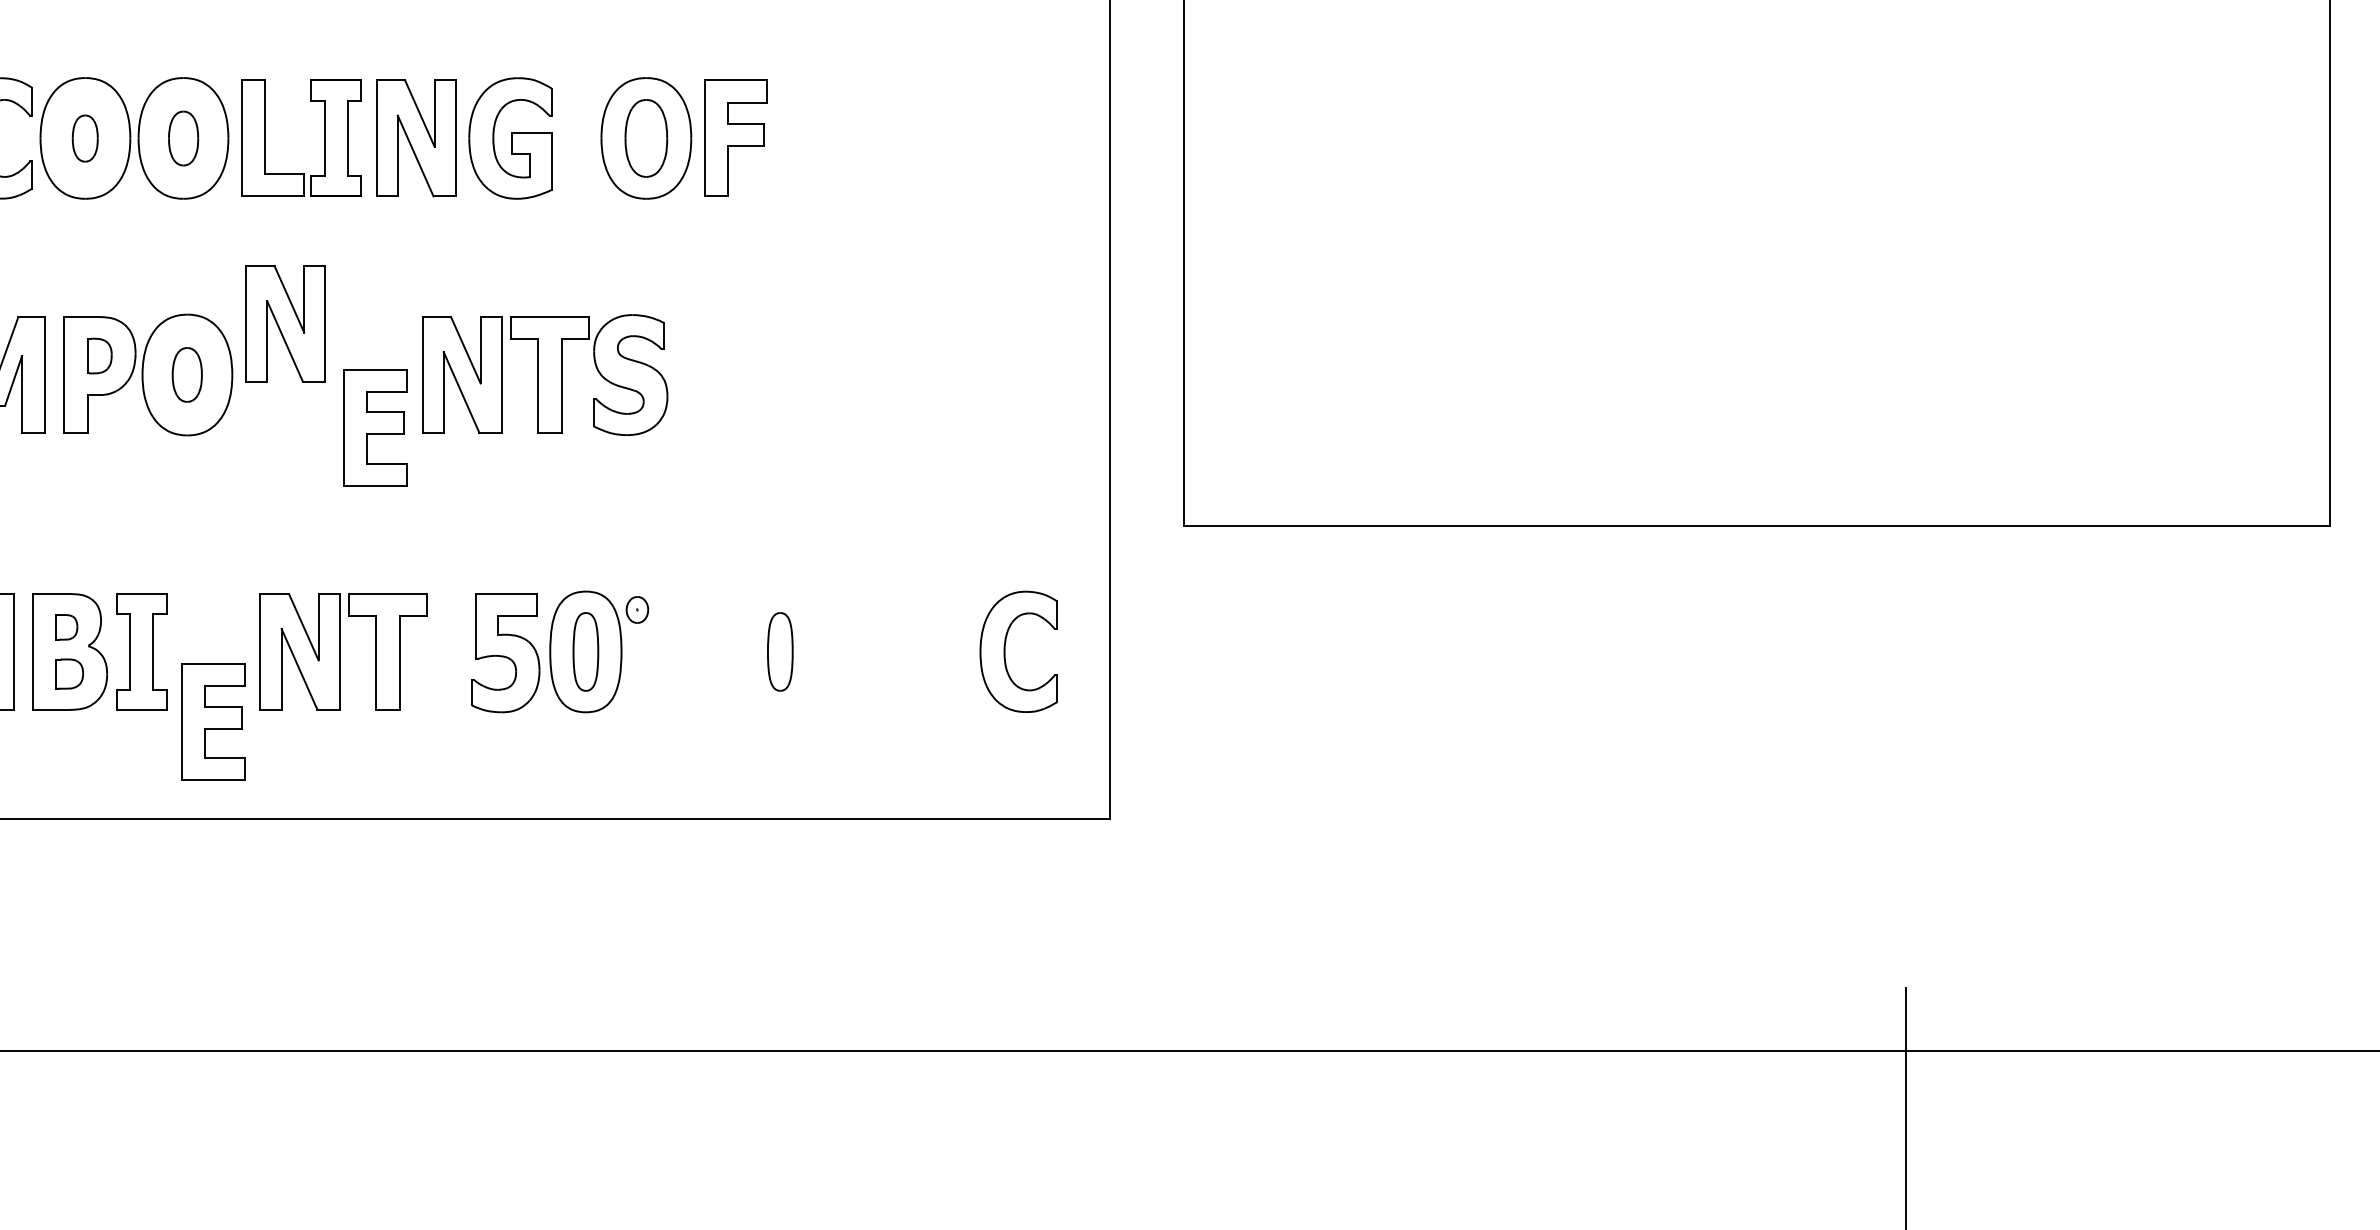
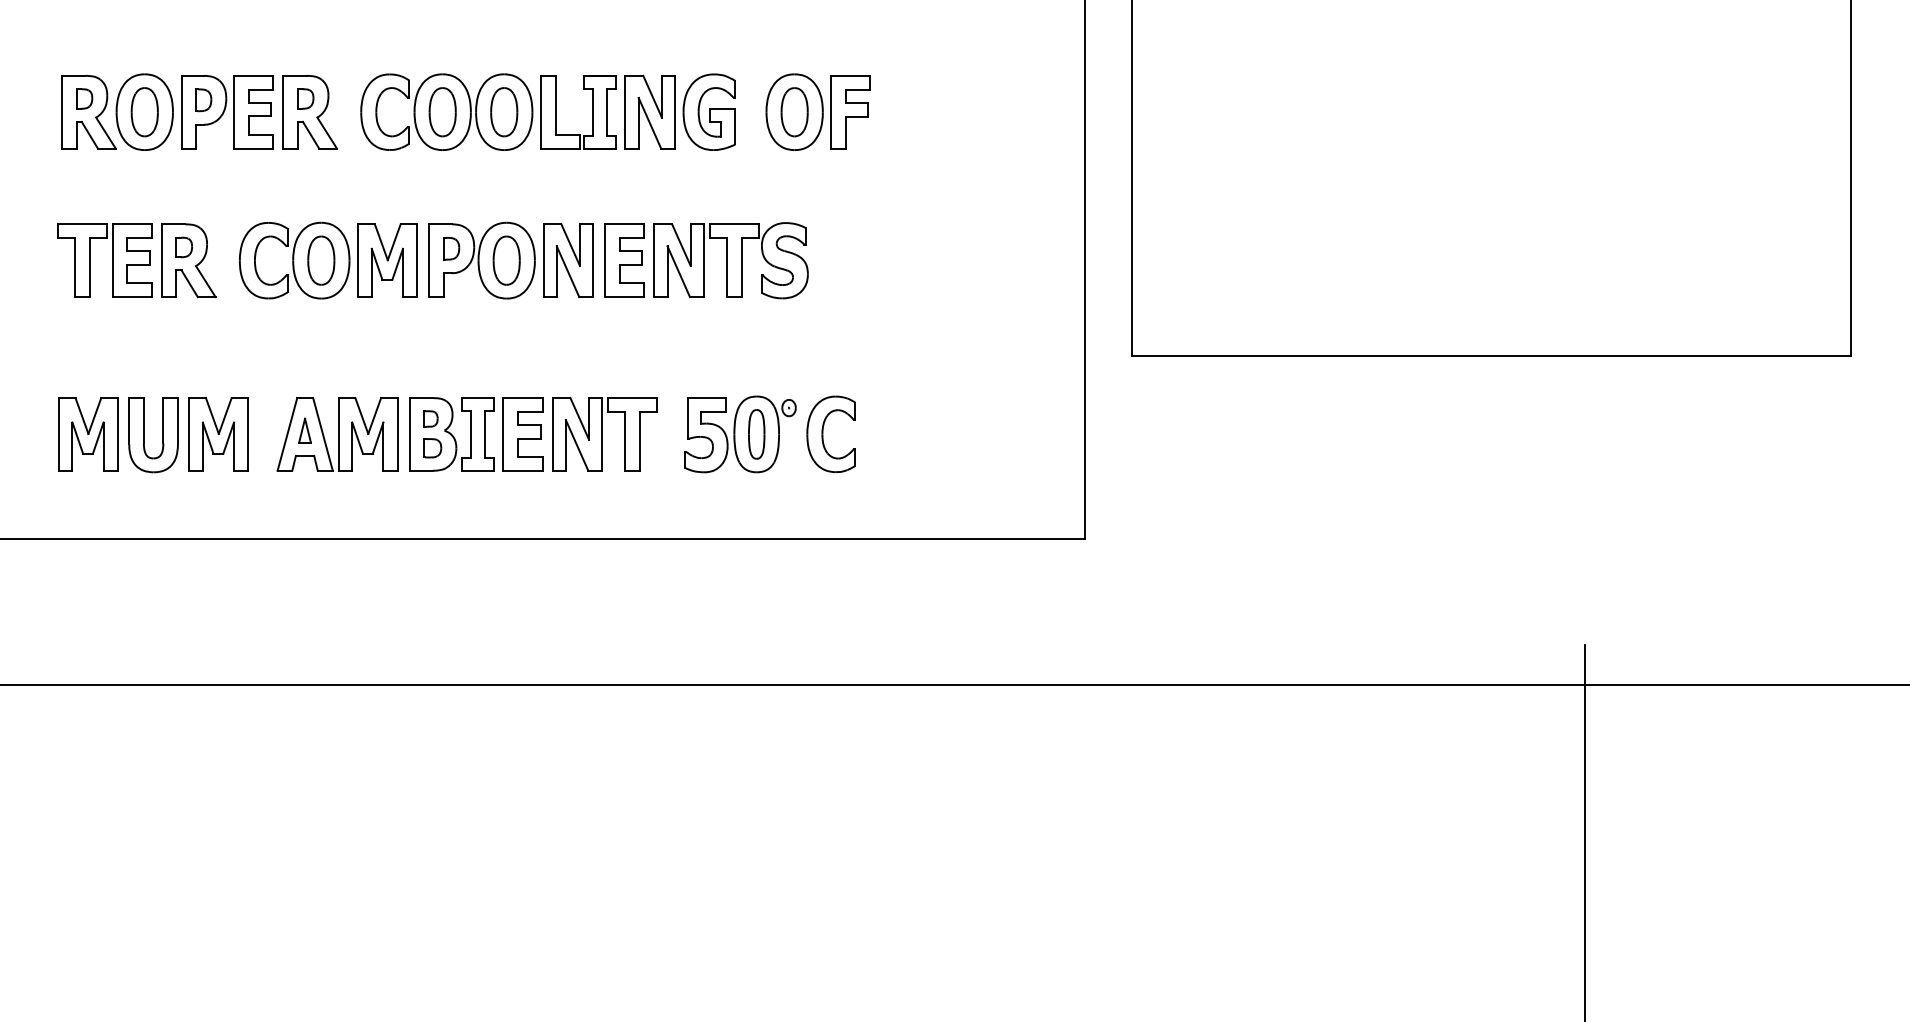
part: (85, 138) -> (442, 112), size x1.67
part: (183, 138) -> (504, 112), size x1.43
part: (285, 323) -> (568, 260), moved
part: (187, 374) -> (506, 260), size x1.43
part: (375, 427) -> (624, 260), moved
part: (1006, 650) -> (823, 433), moved
part: (779, 652) -> (878, 434), removed
part: (212, 722) -> (522, 434), moved

